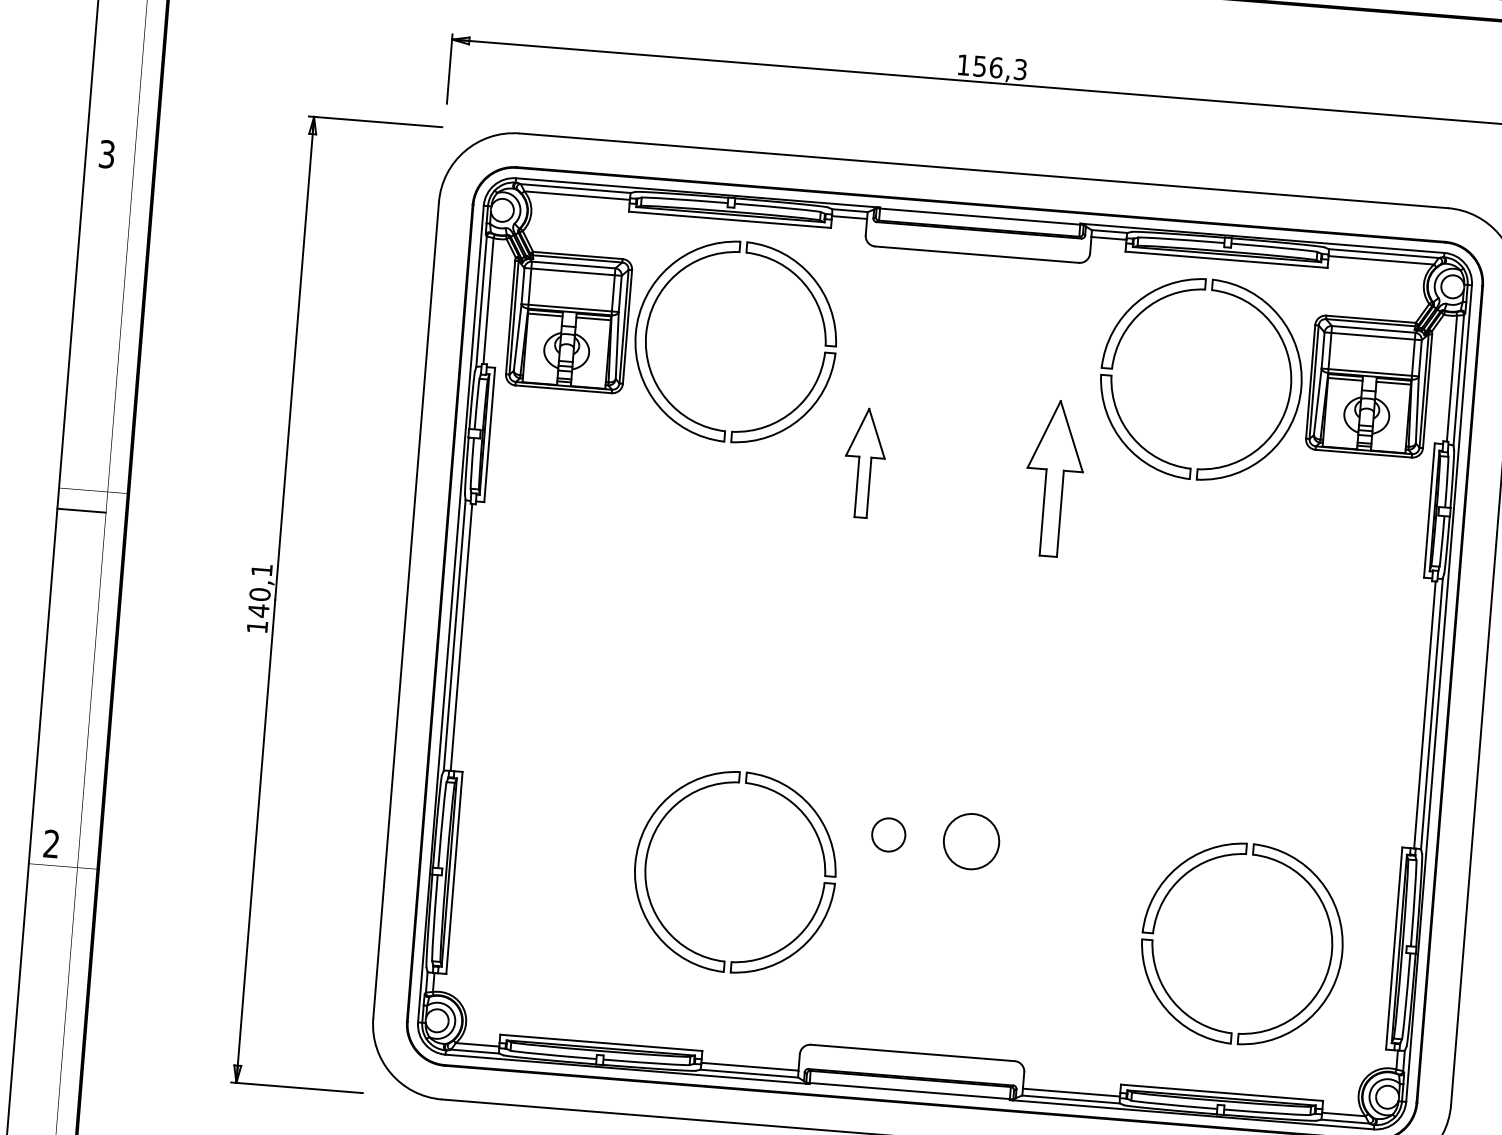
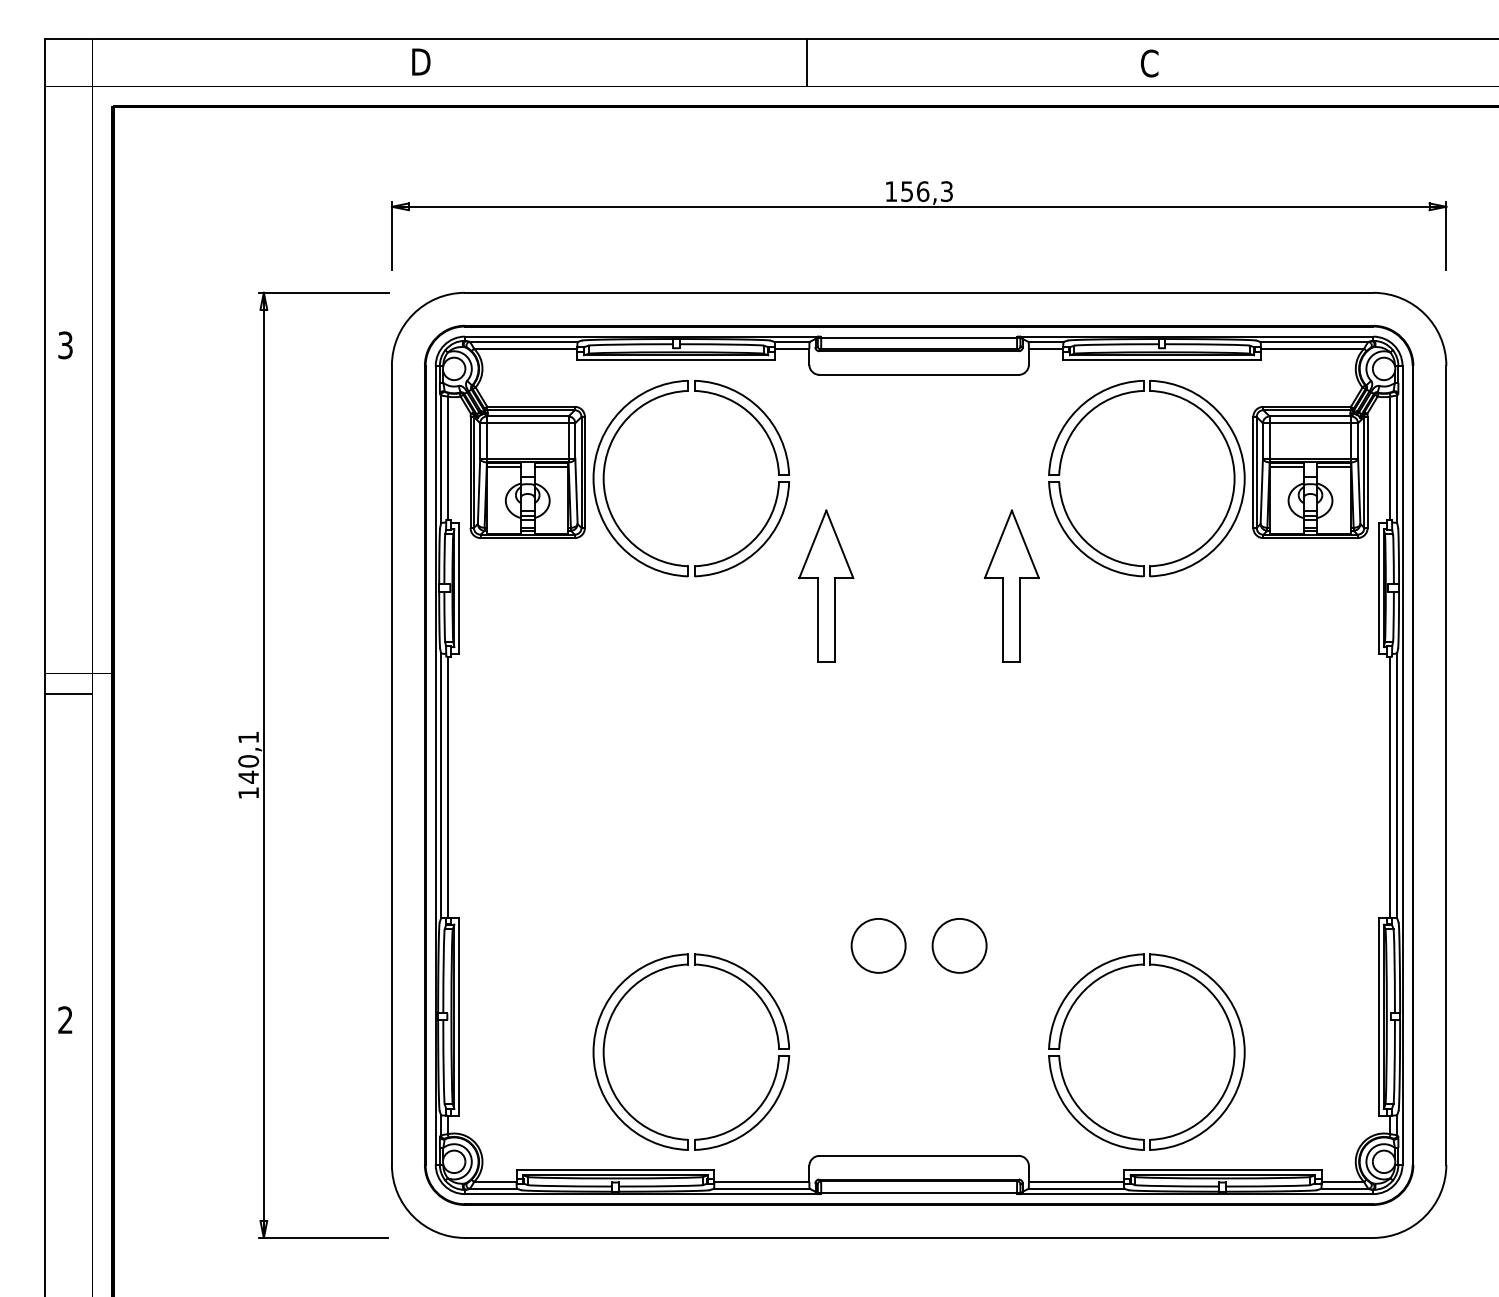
part: (865, 462) -> (826, 585), size x1.43
part: (684, 799) -> (636, 985), moved
circle: (888, 834) -> (878, 945), size x1.67
part: (1204, 864) -> (1103, 977), moved

